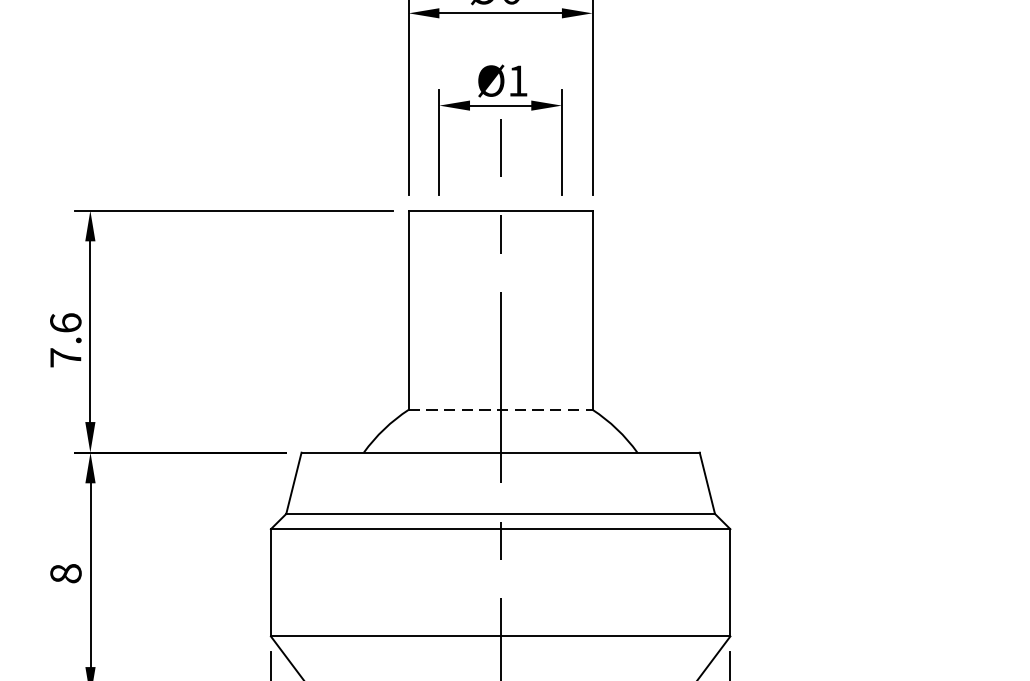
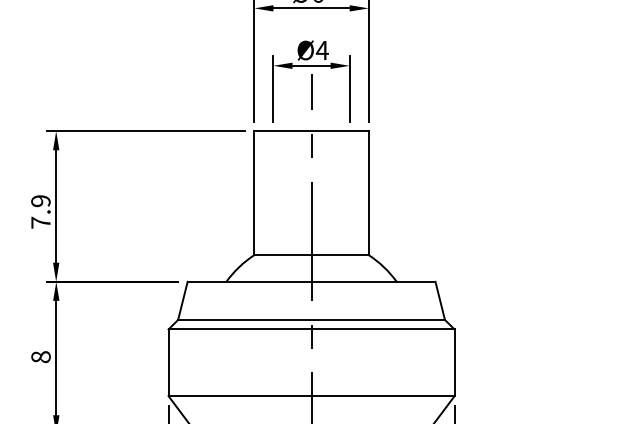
text: (516, 81) -> (321, 50), Ø1 -> Ø4
text: (65, 323) -> (40, 201), 7.6 -> 7.9
line: (502, 410) -> (312, 255), dashed -> solid

